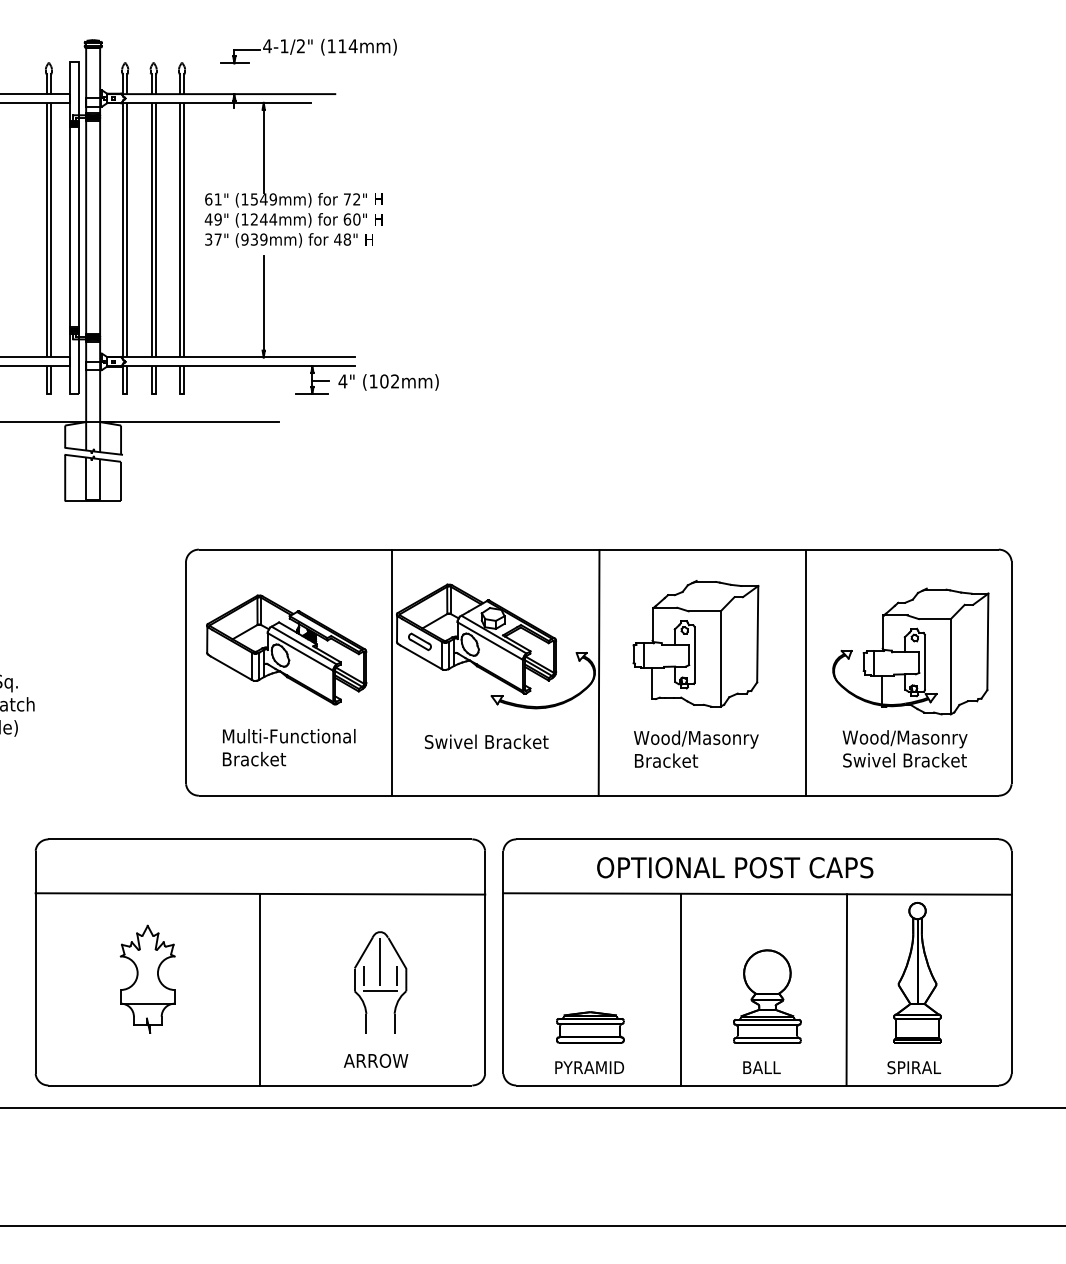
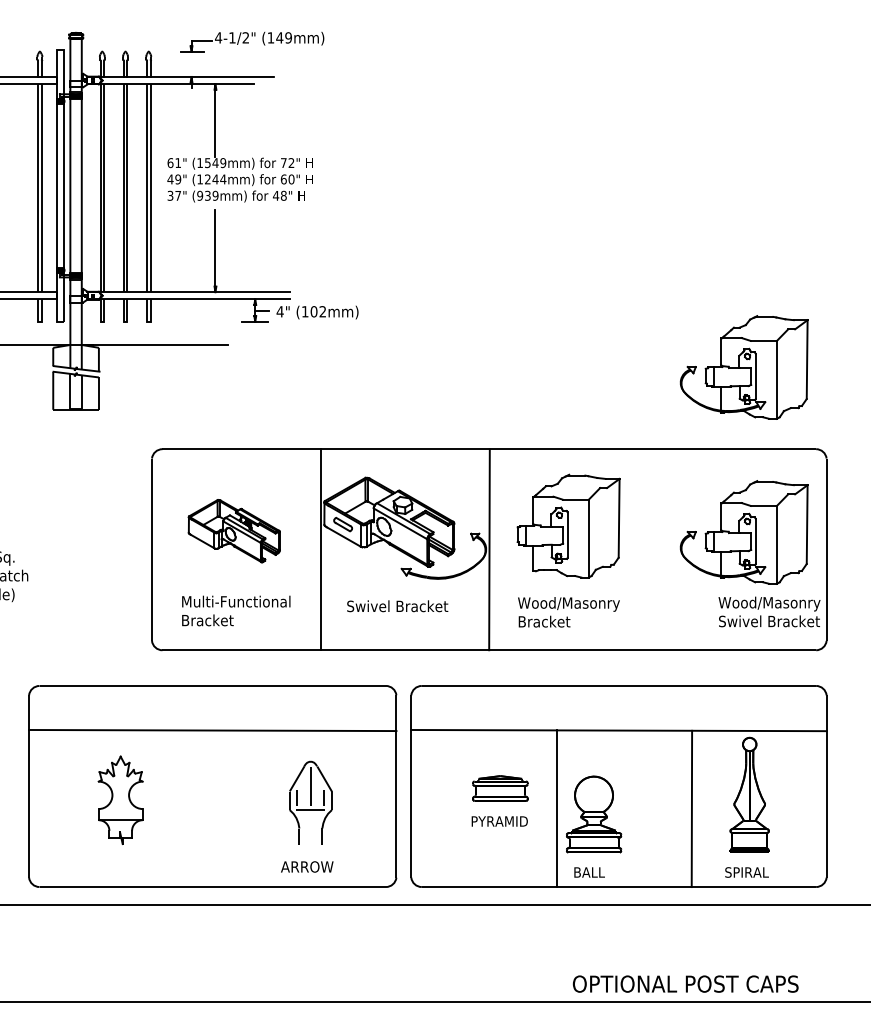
text: (348, 45) -> (284, 37), (114mm) -> (149mm)
part: (909, 449) -> (743, 367), added
part: (287, 649) -> (234, 530), size x0.7
line: (805, 673) -> (658, 550), removed
text: (905, 748) -> (769, 611), moved
text: (734, 866) -> (685, 983), moved
line: (260, 989) -> (212, 808), removed
part: (767, 1011) -> (594, 826), moved
part: (589, 1041) -> (499, 800), moved

